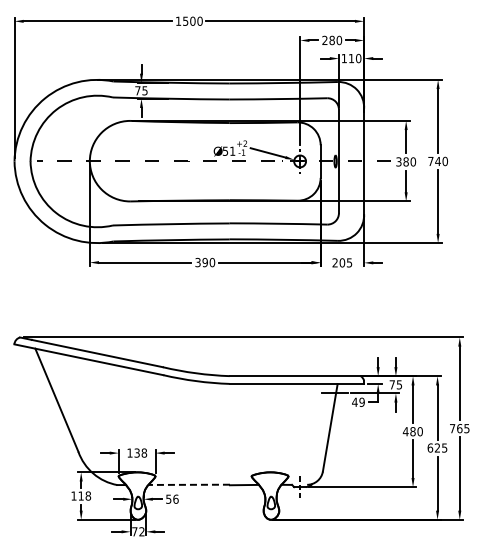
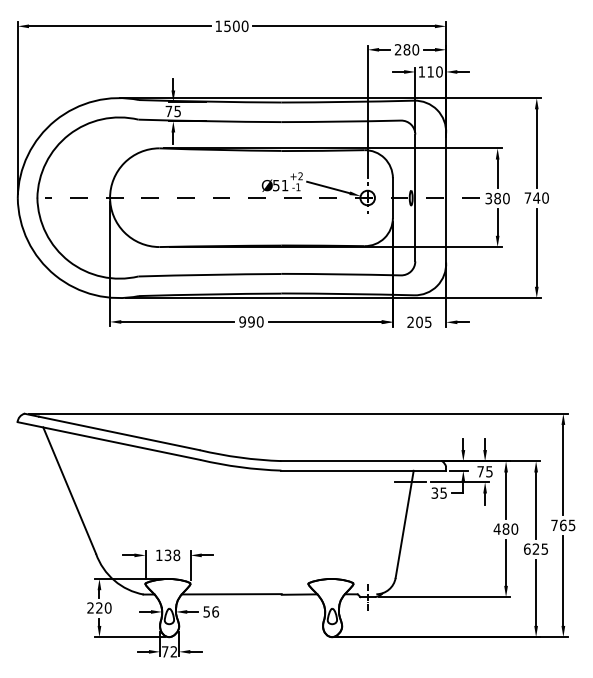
text: (197, 262) -> (241, 321), 390 -> 990
text: (358, 401) -> (439, 492), 49 -> 35
line: (189, 484) -> (232, 593), dashed -> solid
text: (81, 495) -> (99, 607), 118 -> 220

